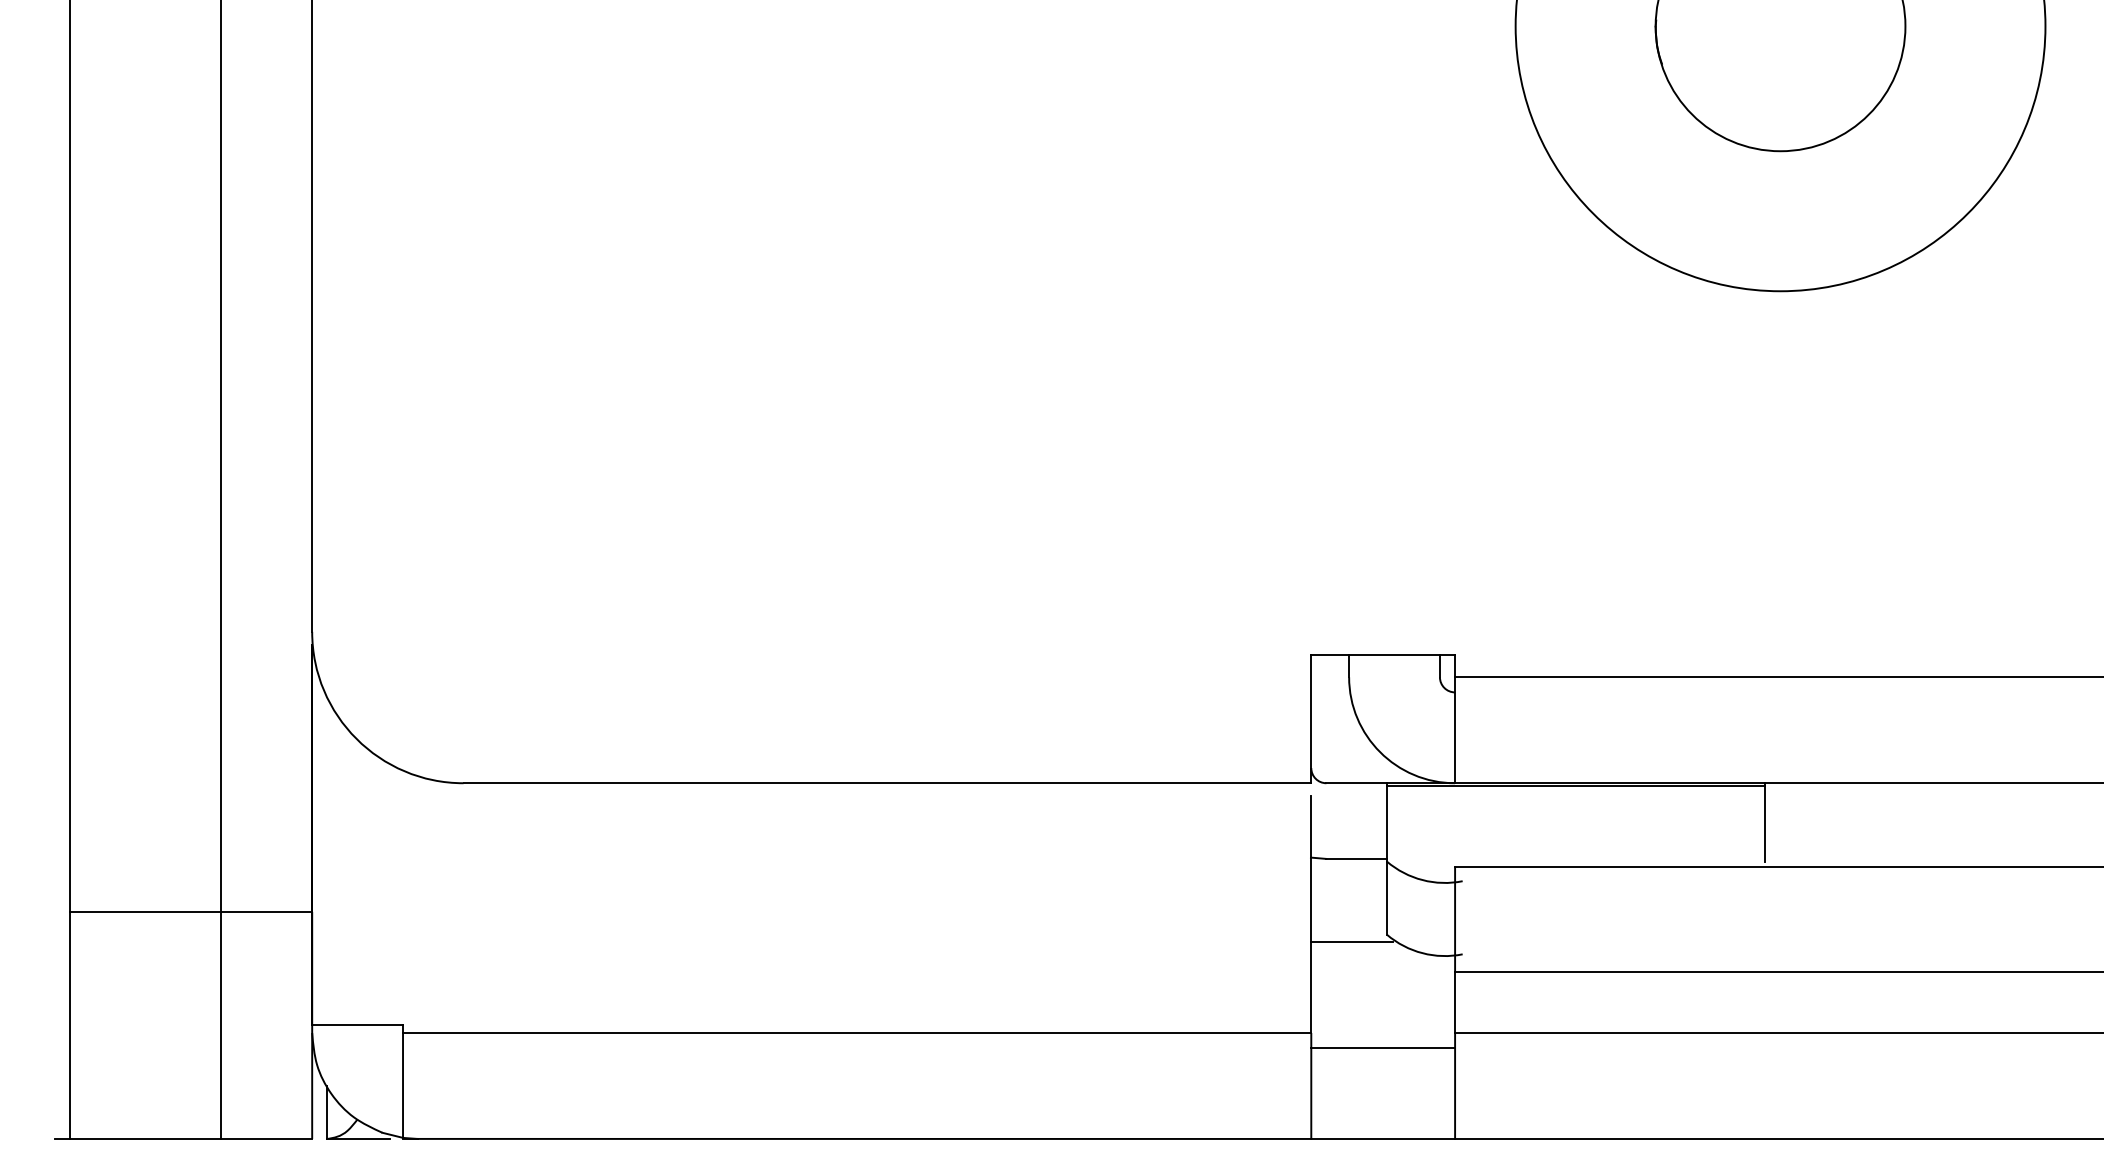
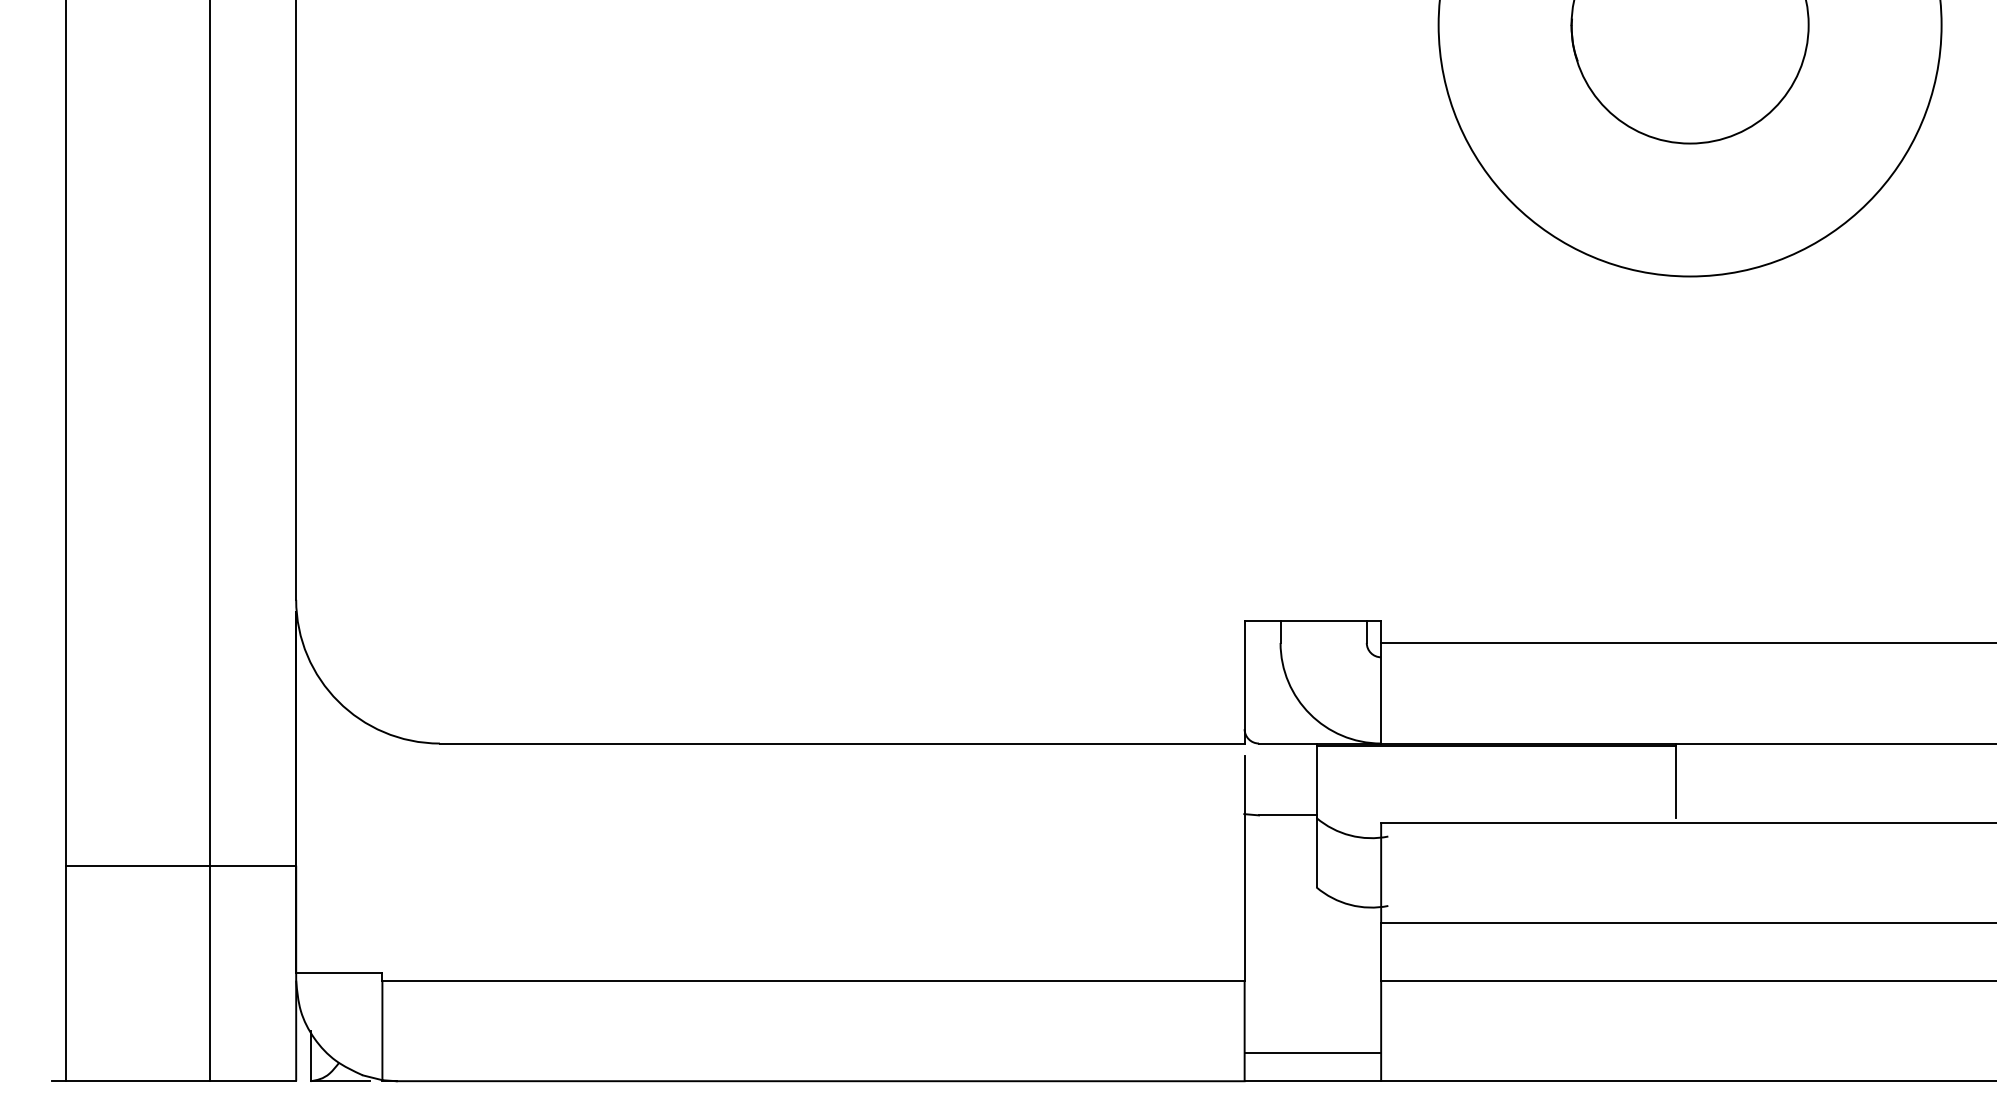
line: (1351, 942) -> (1282, 894), removed
line: (1383, 1048) -> (1313, 1053), moved

